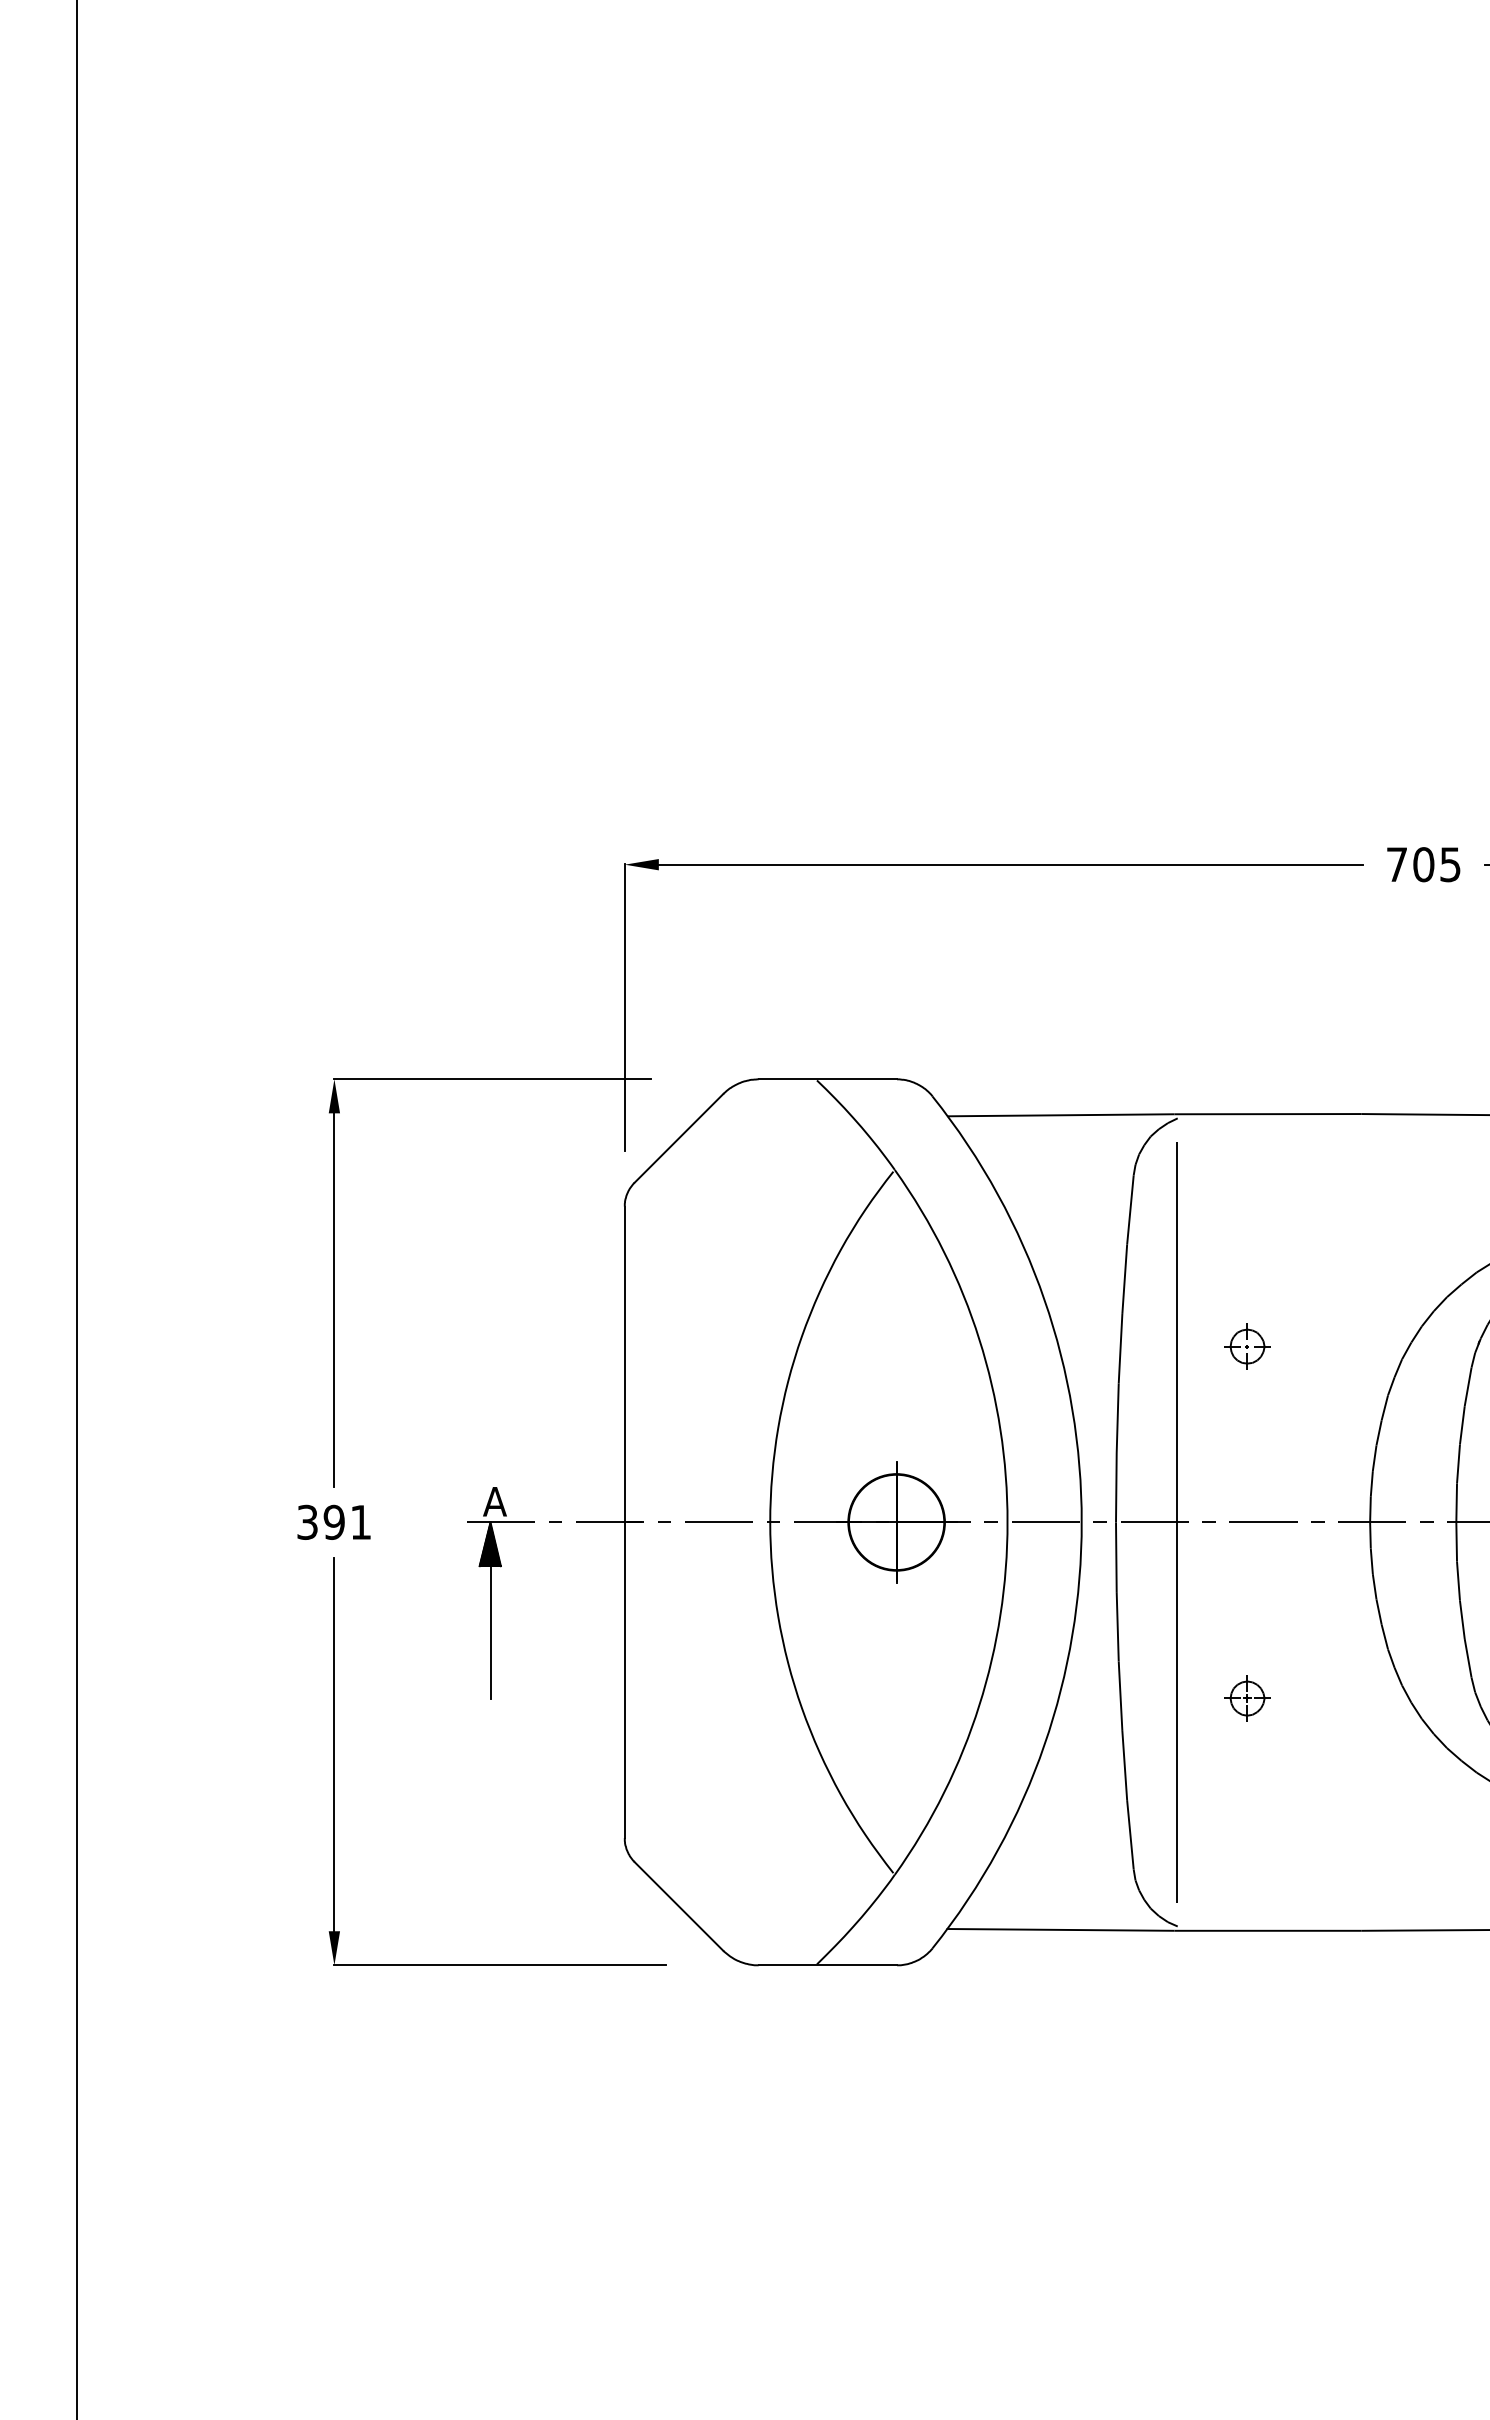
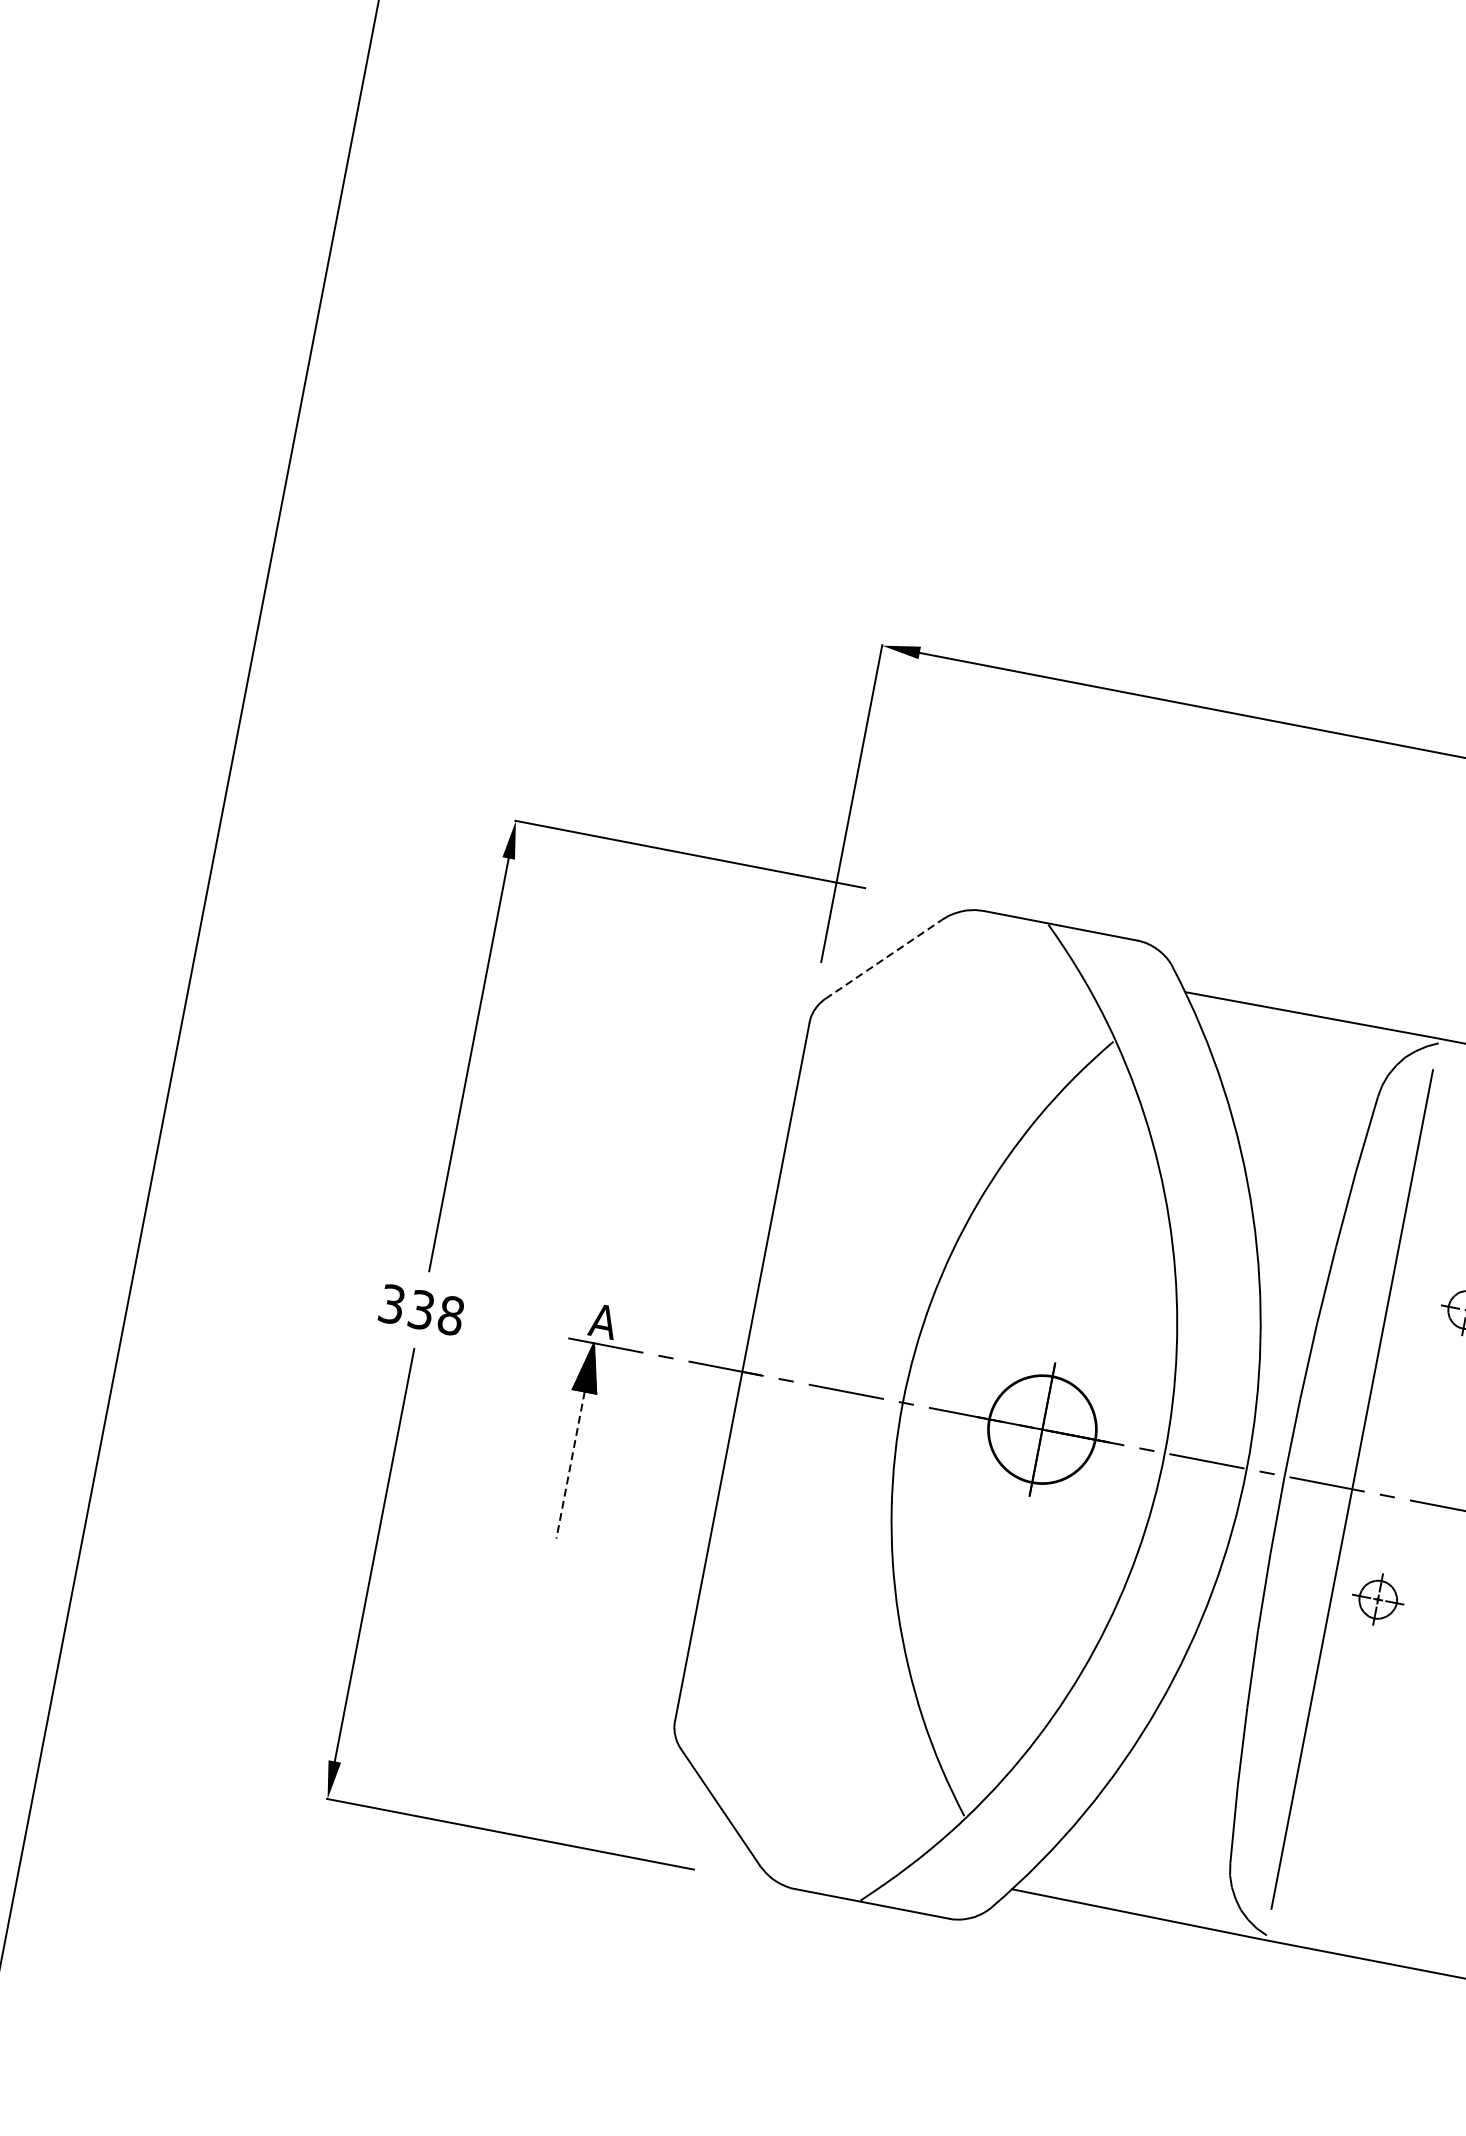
line: (678, 1138) -> (883, 959), solid -> dashed
text: (347, 1521) -> (436, 1311), 391 -> 338
line: (490, 1632) -> (570, 1464), solid -> dashed
part: (1247, 1698) -> (1378, 1599), moved

